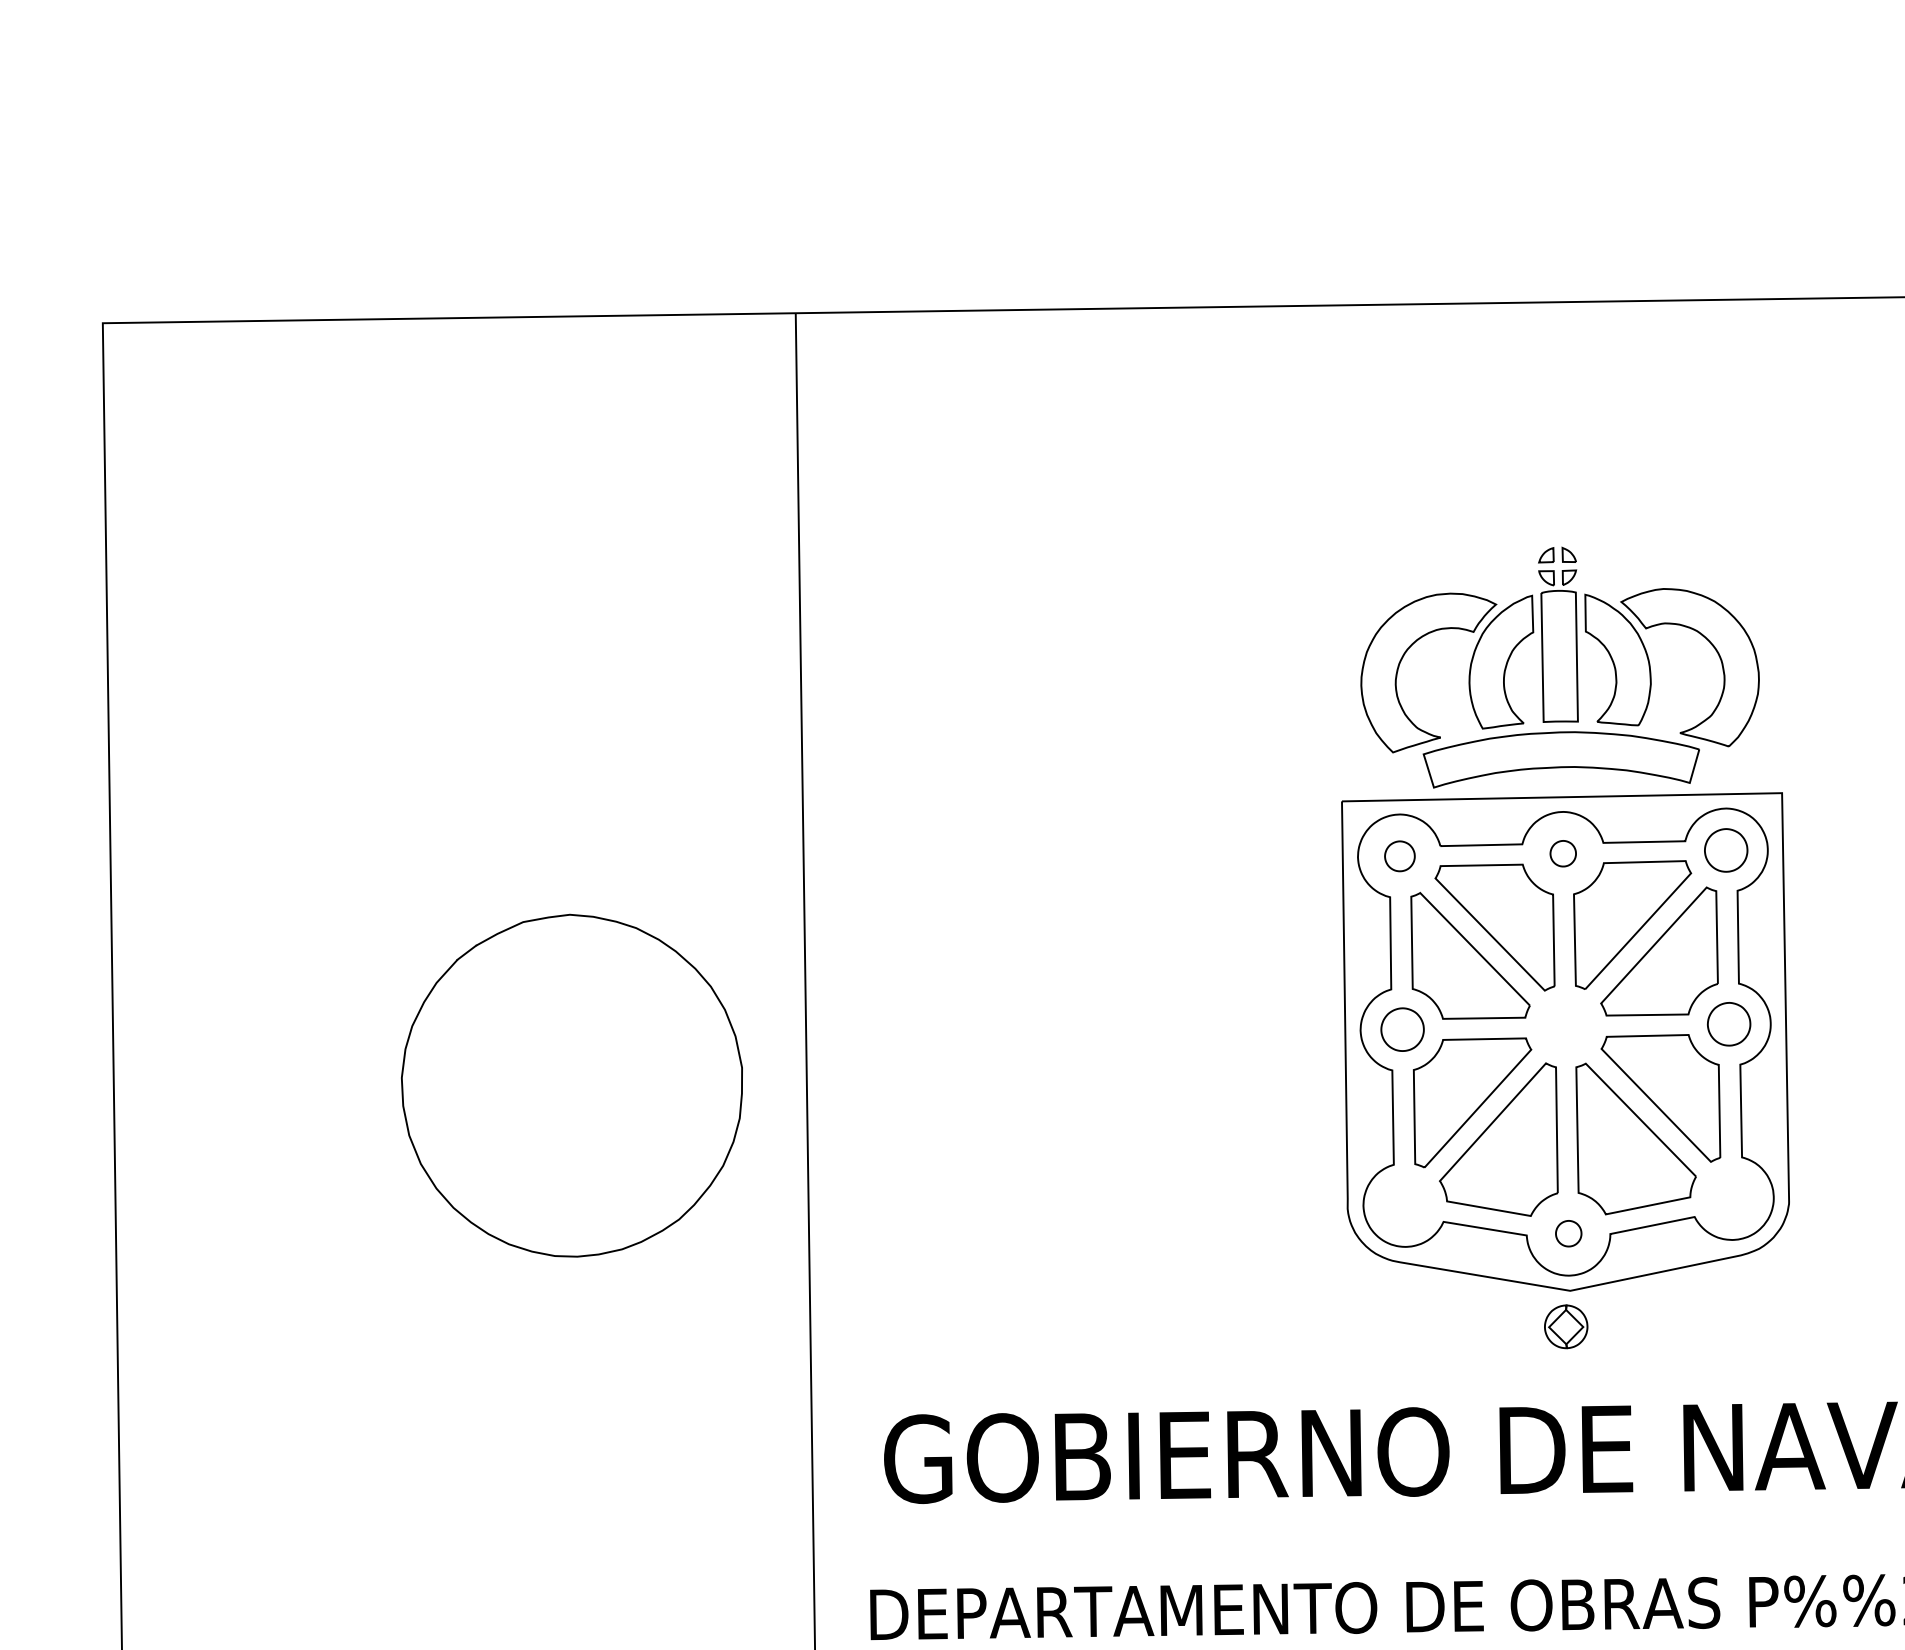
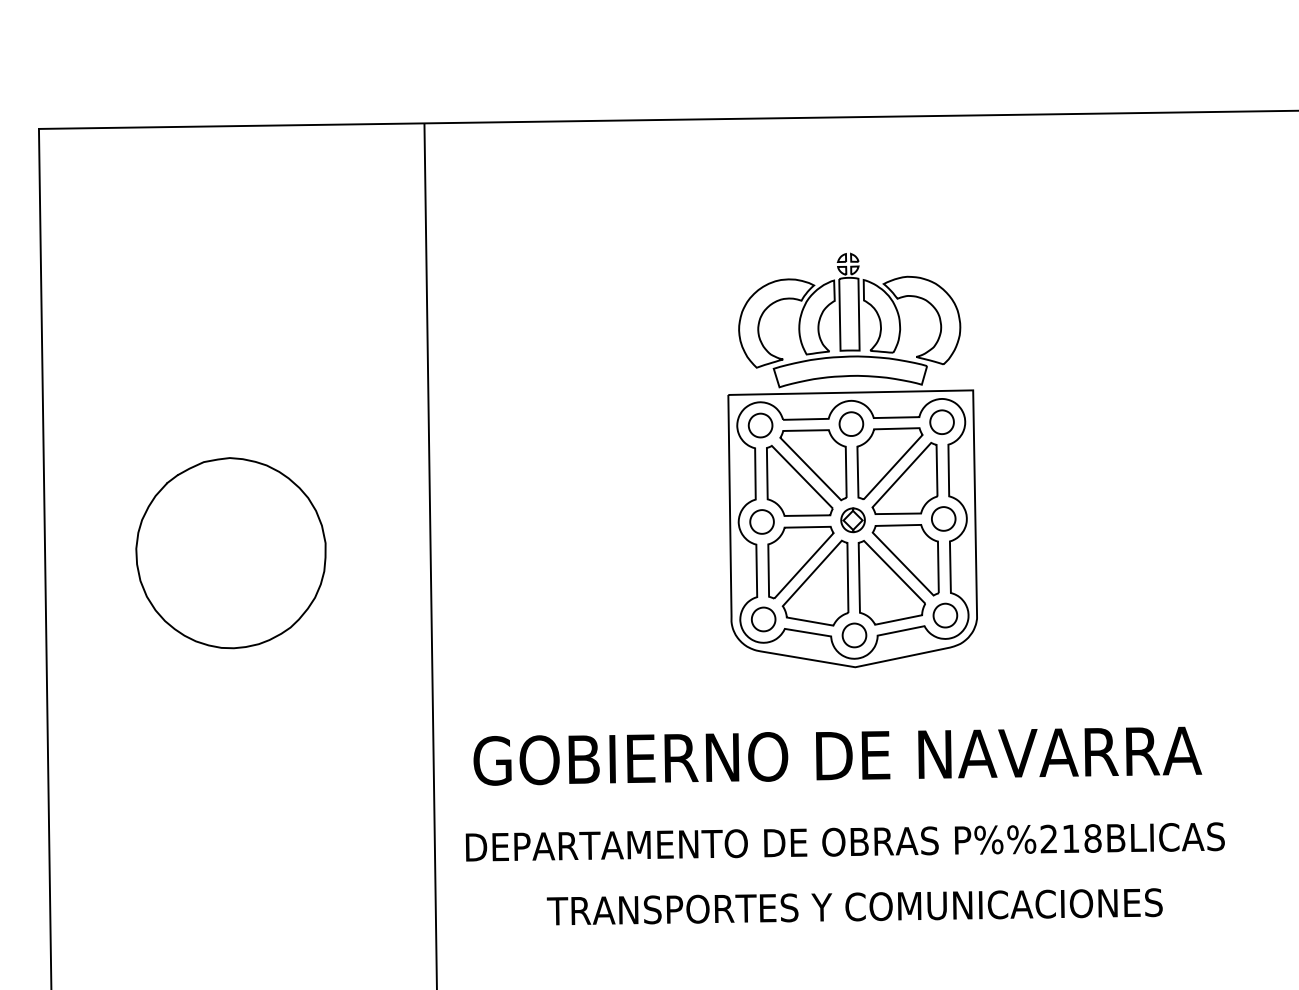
part: (1563, 852) -> (851, 423), size x1.67
part: (1399, 856) -> (760, 425), size x1.43
part: (571, 1086) -> (230, 553), moved
part: (1732, 1197) -> (945, 615), added
part: (1405, 1204) -> (763, 619), added
part: (1568, 1233) -> (854, 635), size x1.67
part: (1565, 1327) -> (852, 520), moved

